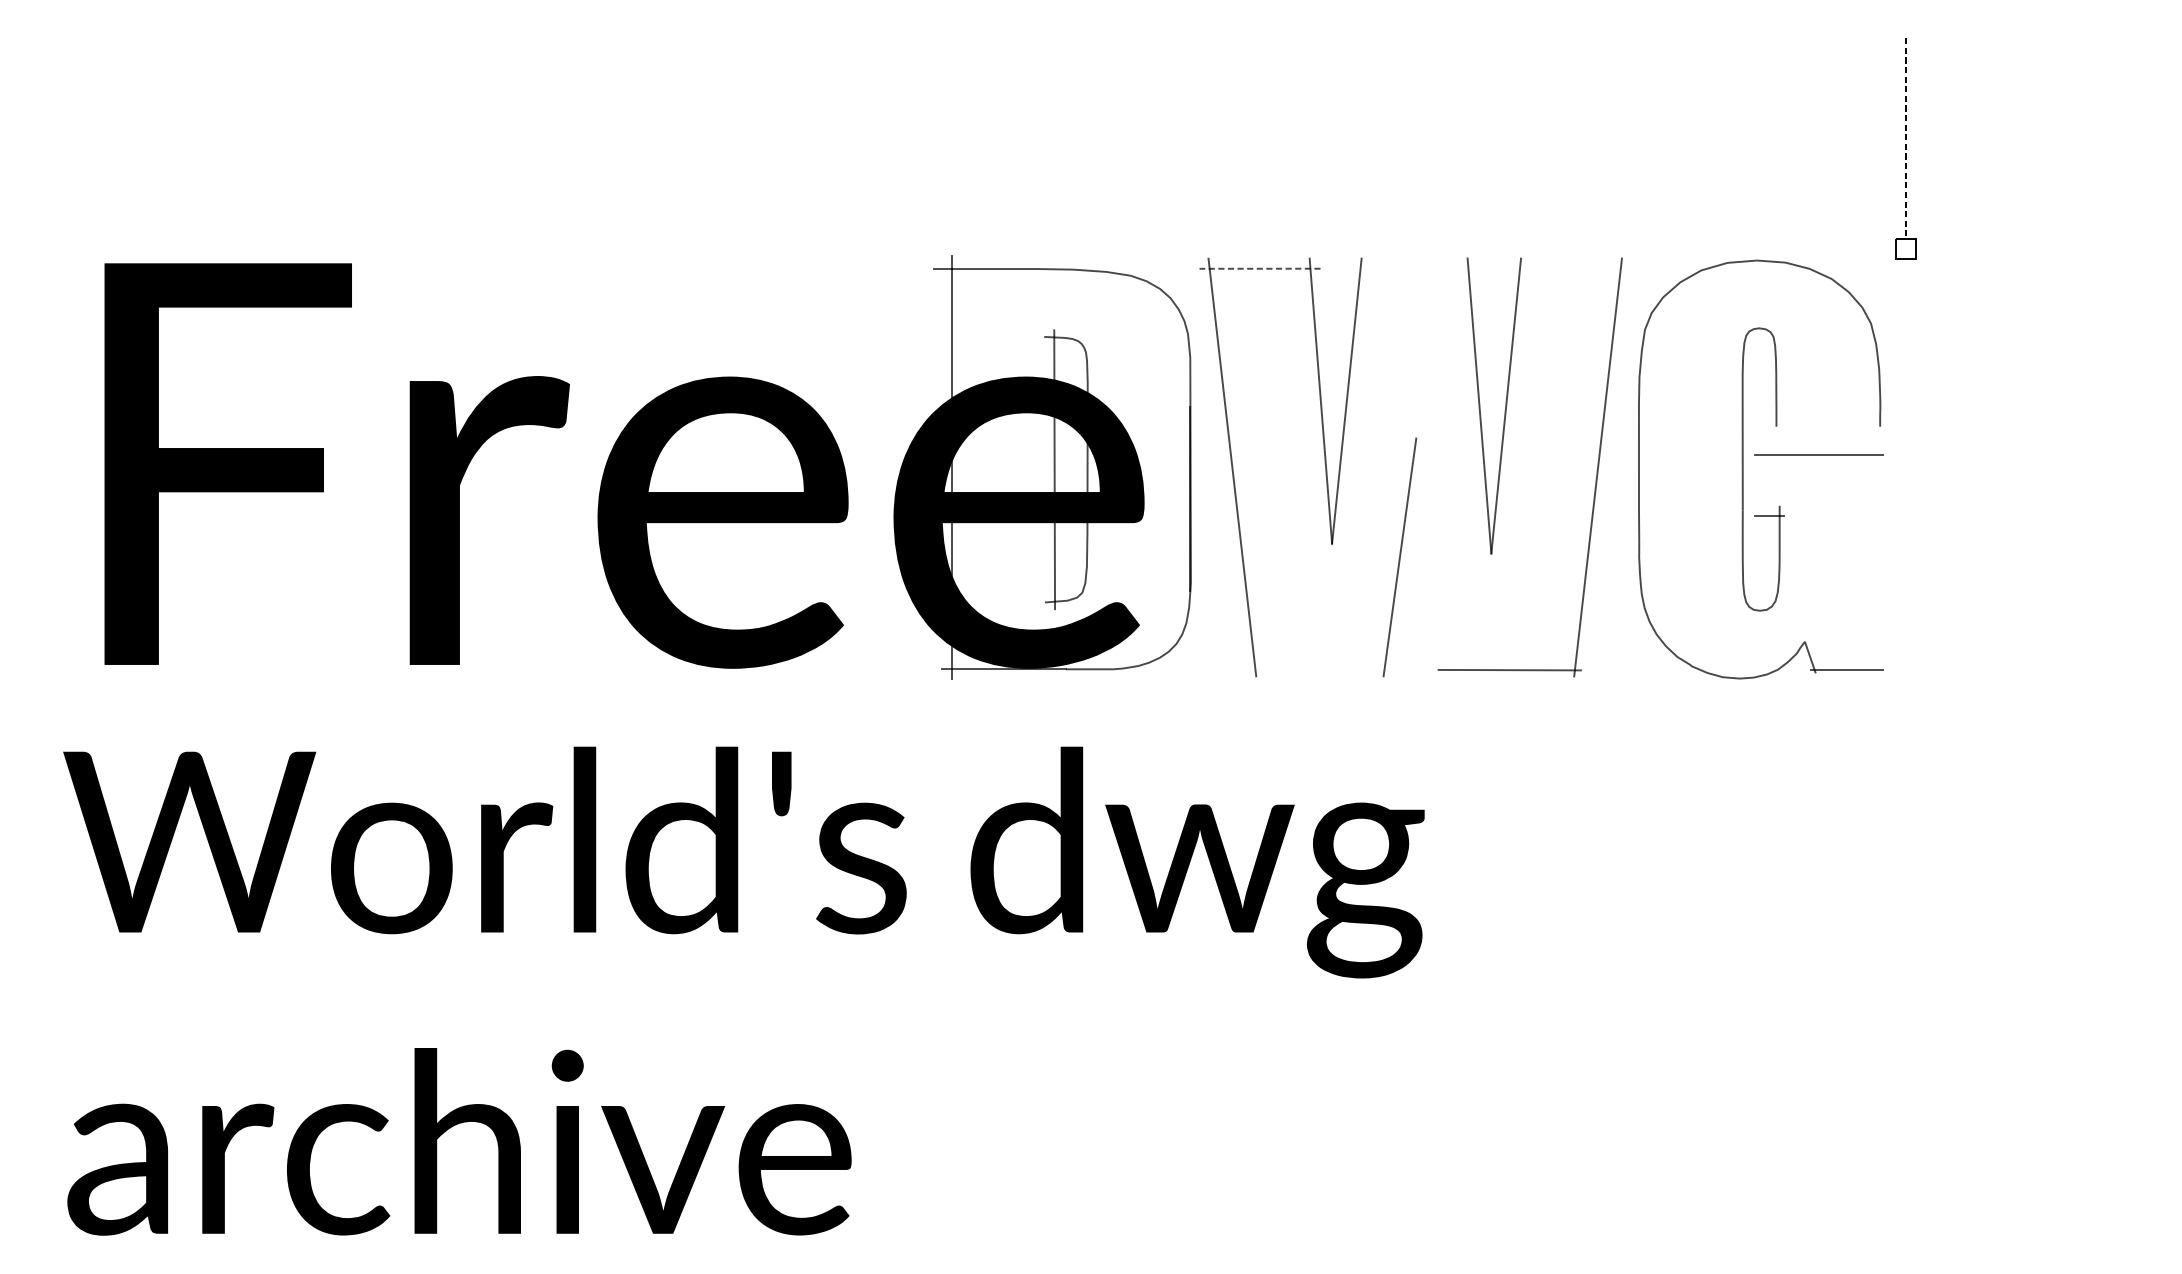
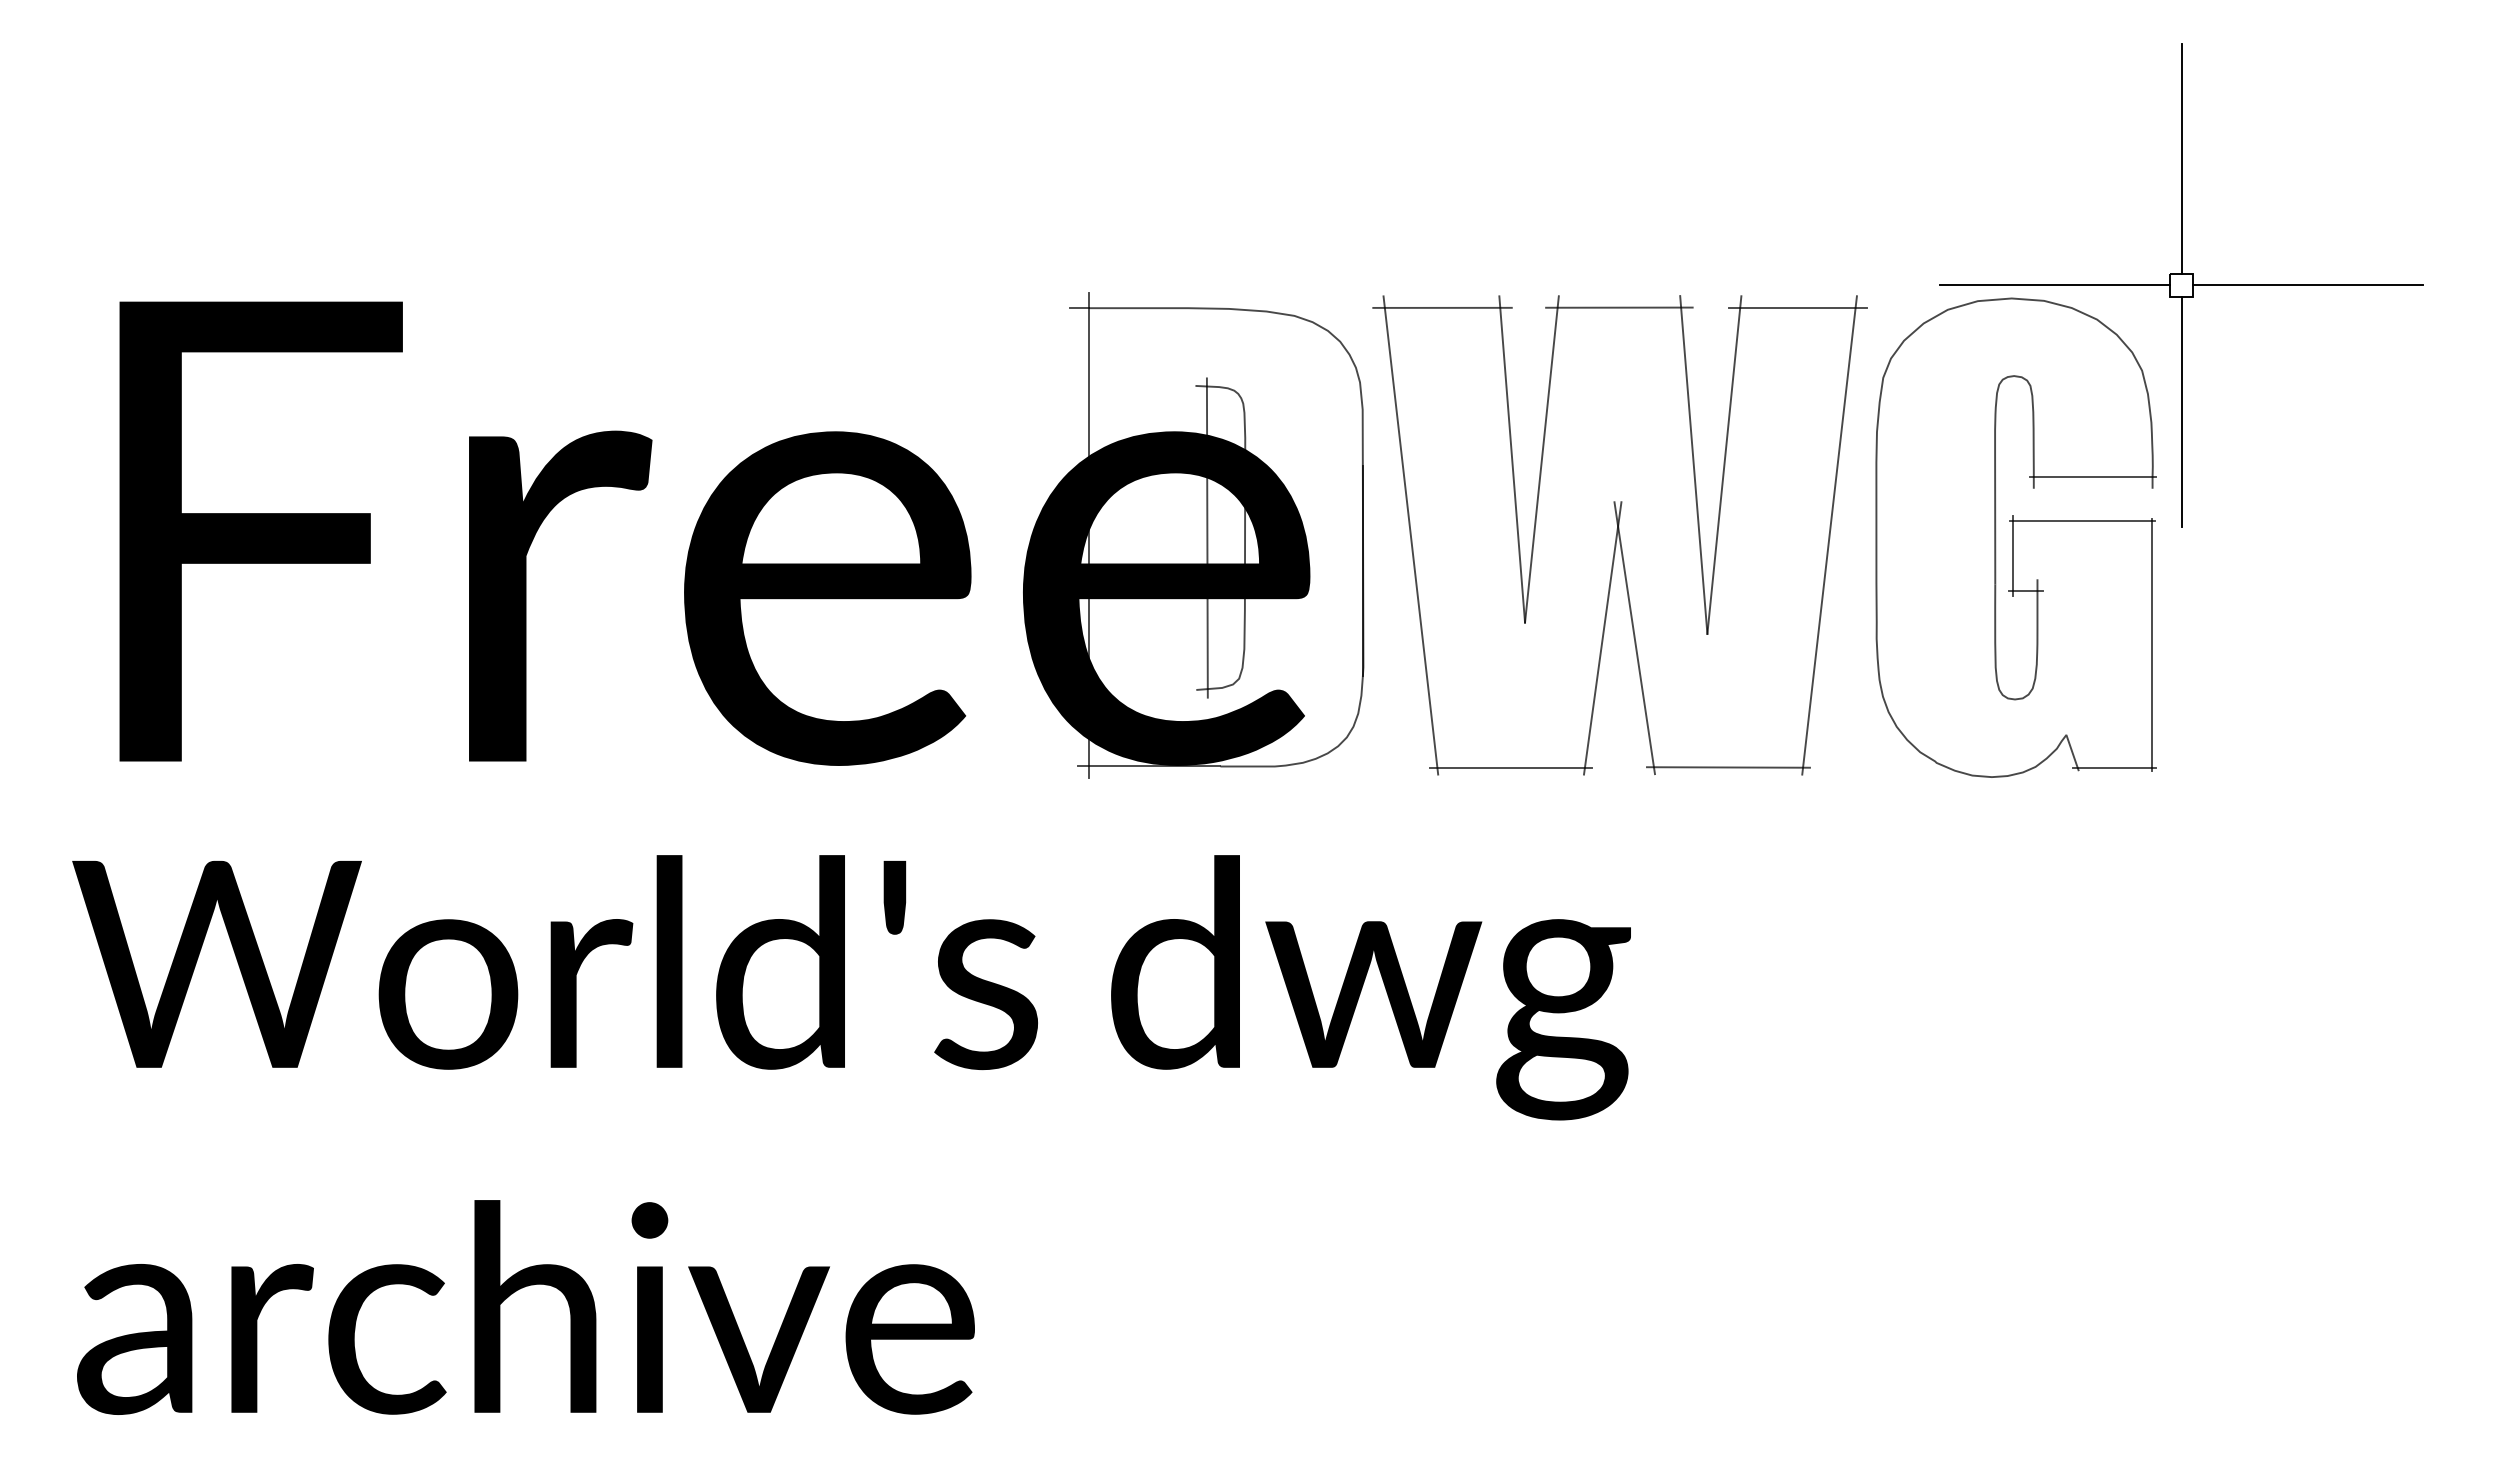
line: (1905, 138) -> (2181, 158), dashed -> solid
line: (1795, 249) -> (2055, 285), added
line: (2016, 249) -> (2308, 285), added
line: (1260, 268) -> (1442, 307), dashed -> solid
line: (1414, 268) -> (1619, 307), added
line: (1570, 268) -> (1797, 307), added
line: (1905, 359) -> (2181, 411), added
line: (1827, 416) -> (2092, 477), added
line: (1758, 485) -> (2013, 555), added
line: (1427, 557) -> (1634, 638), added
line: (1880, 562) -> (2152, 644), added
line: (1319, 670) -> (1510, 767), added

